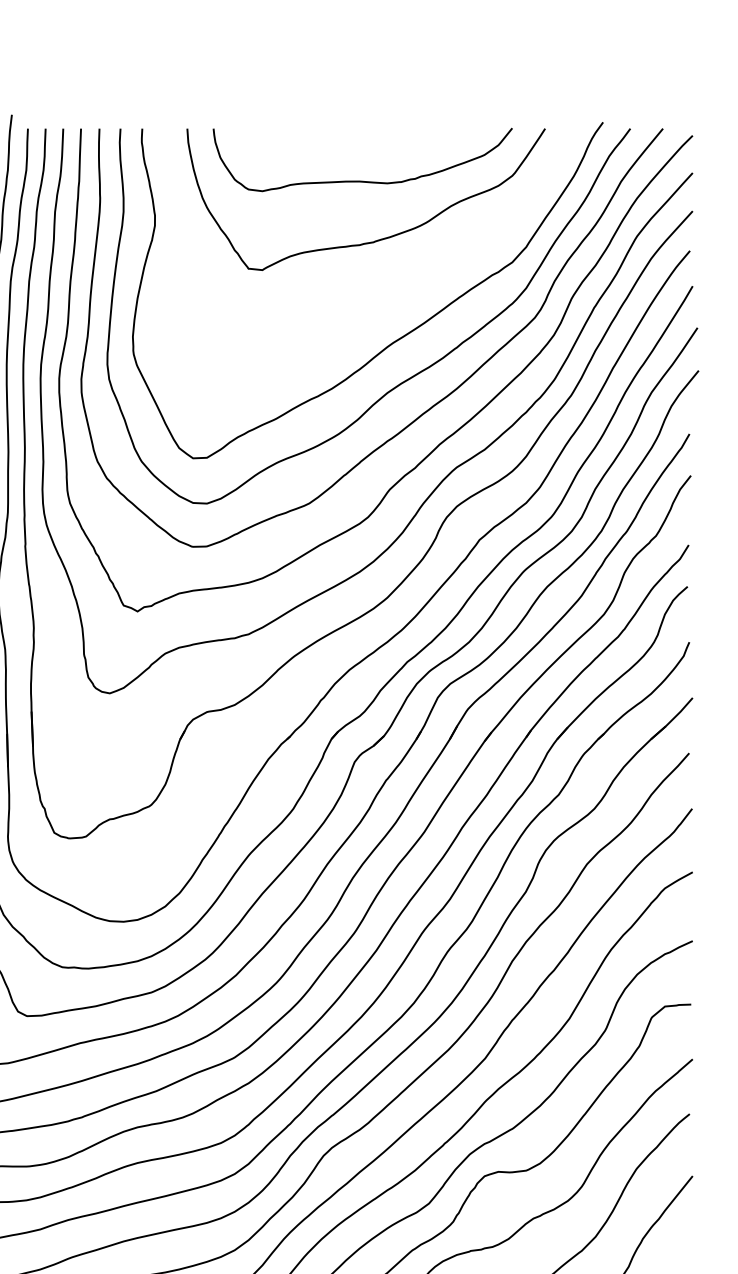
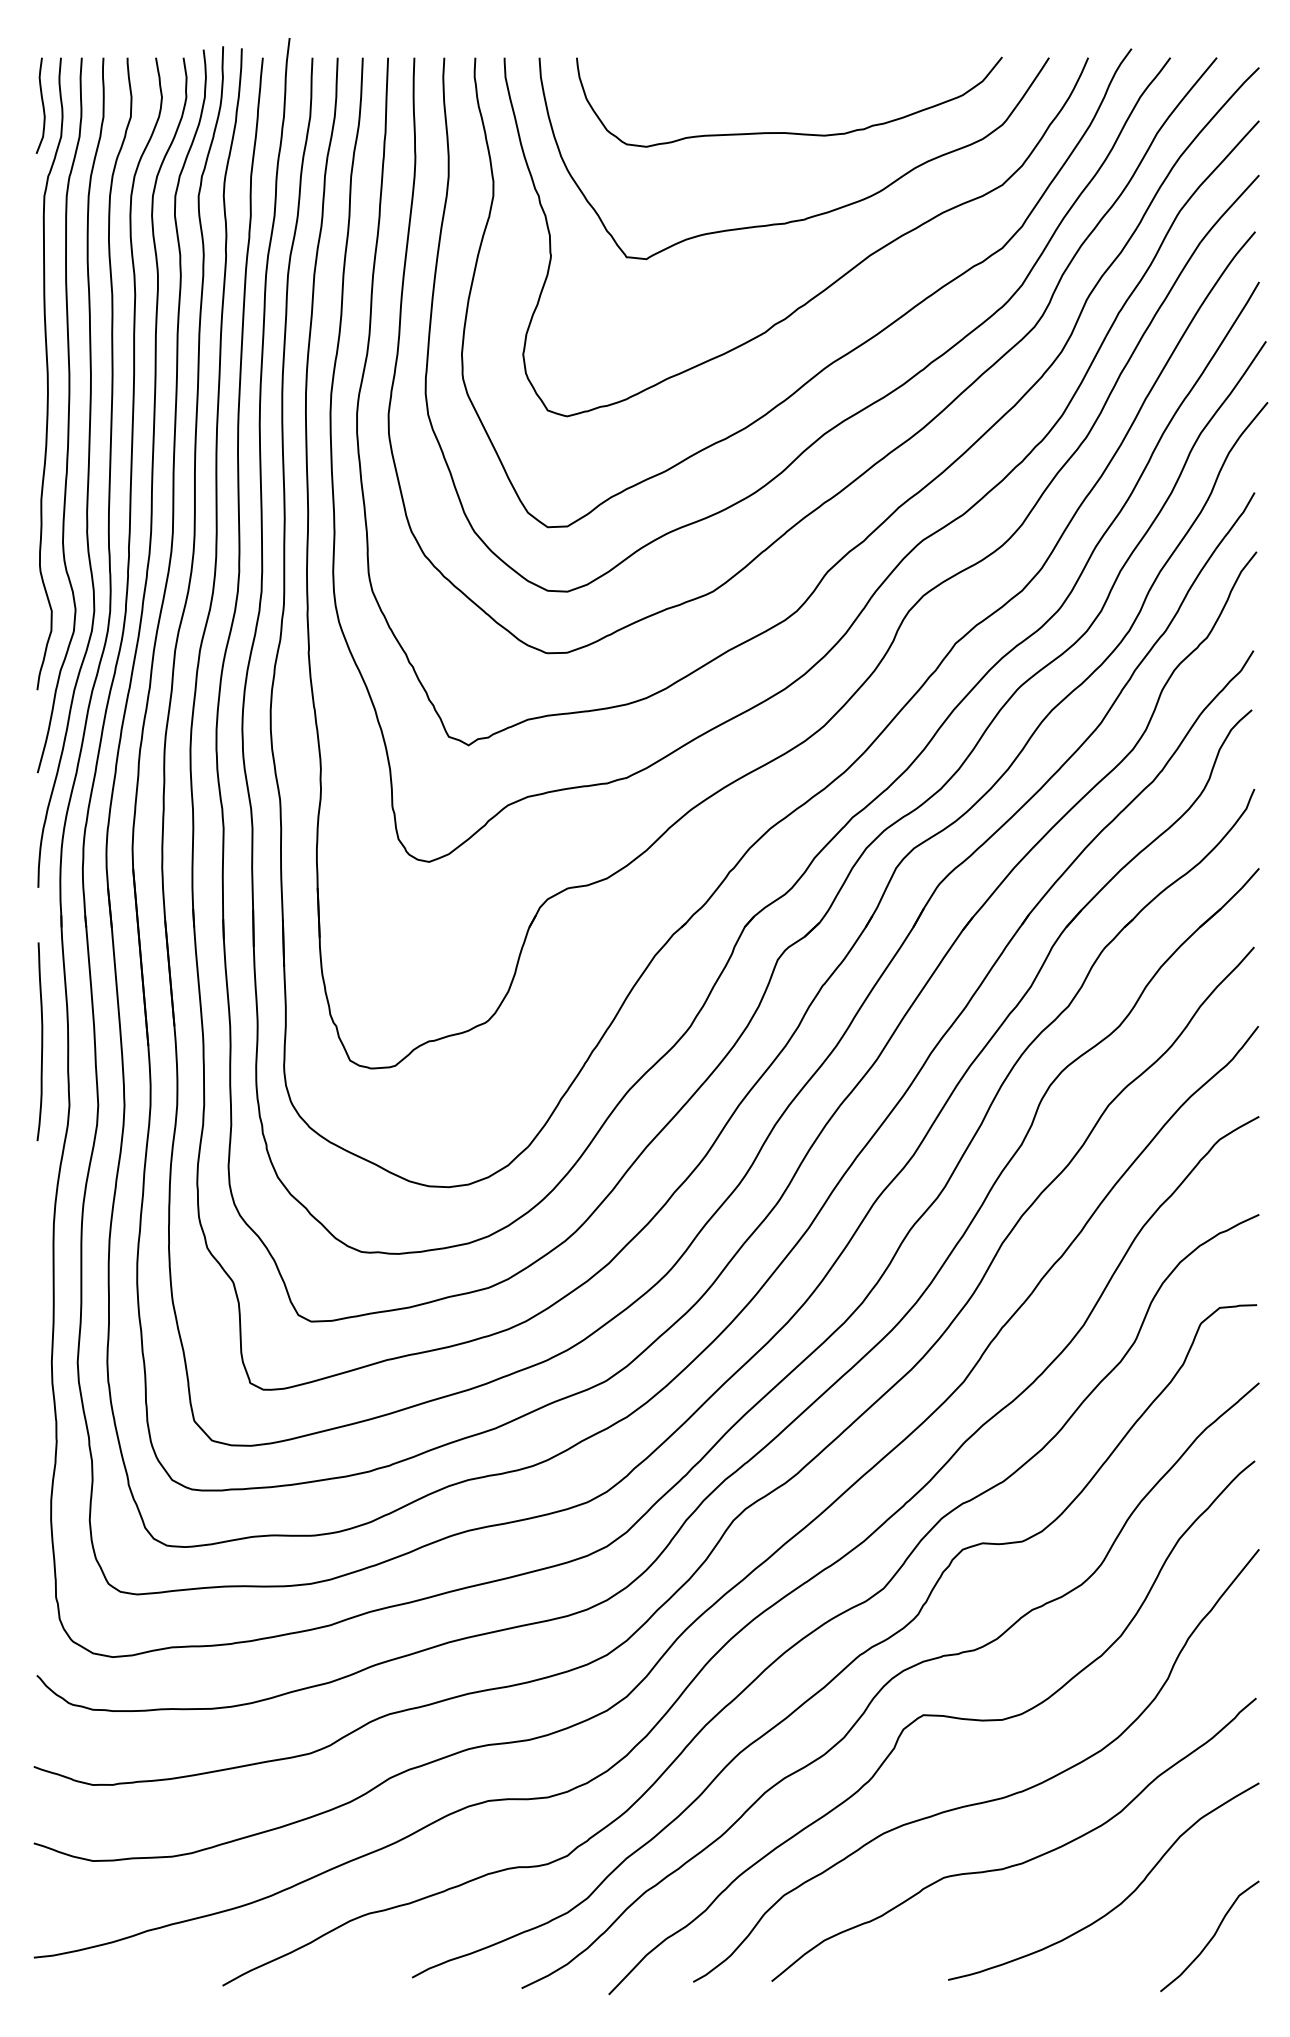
curve: (392, 287) -> (831, 283), added

